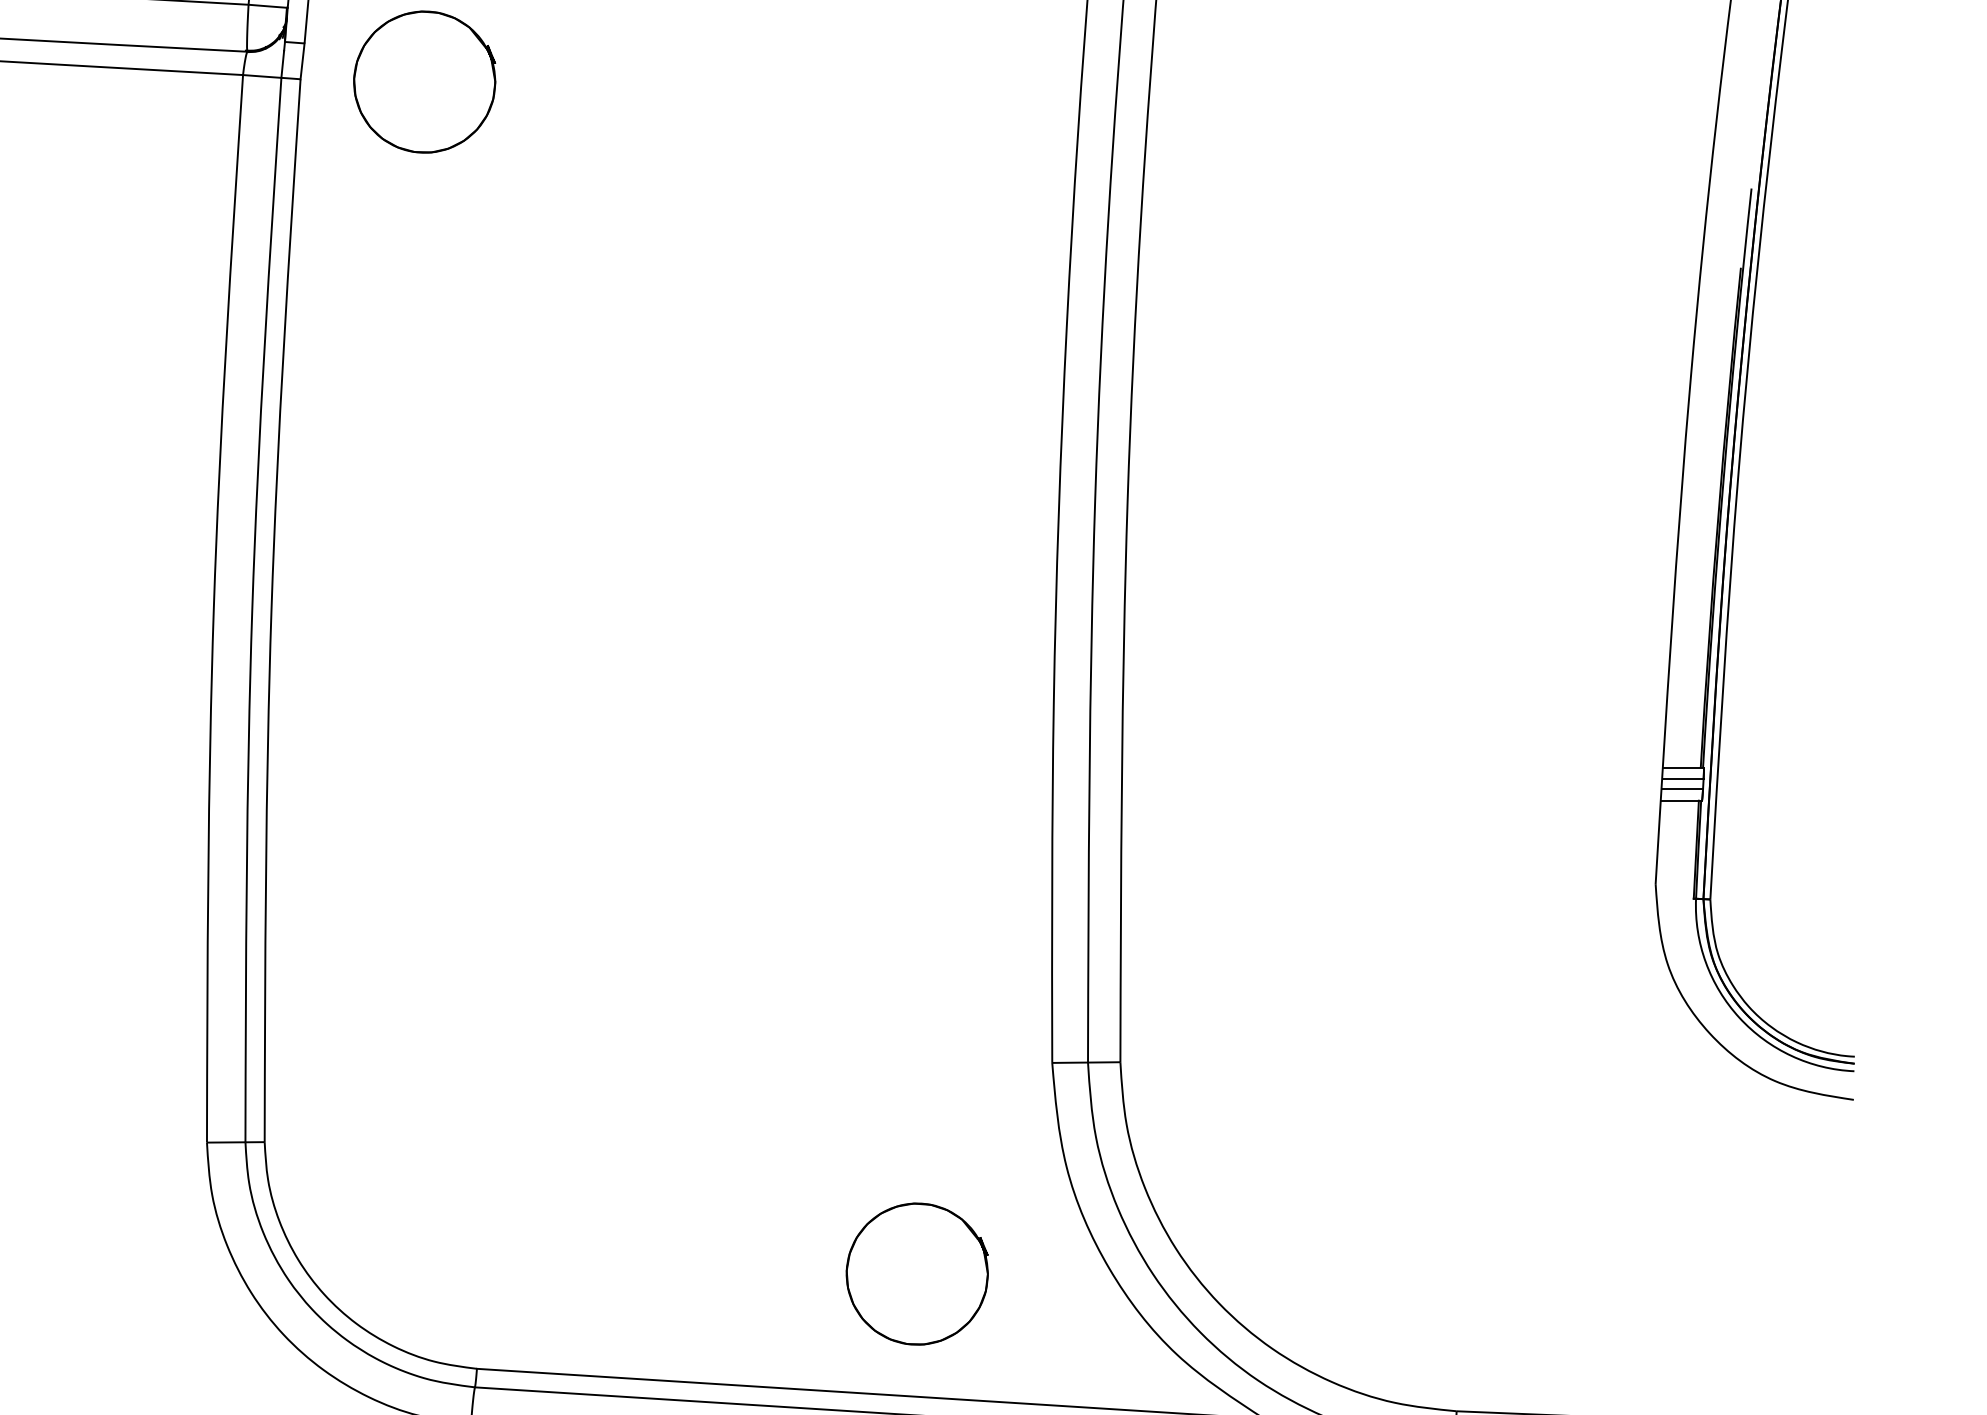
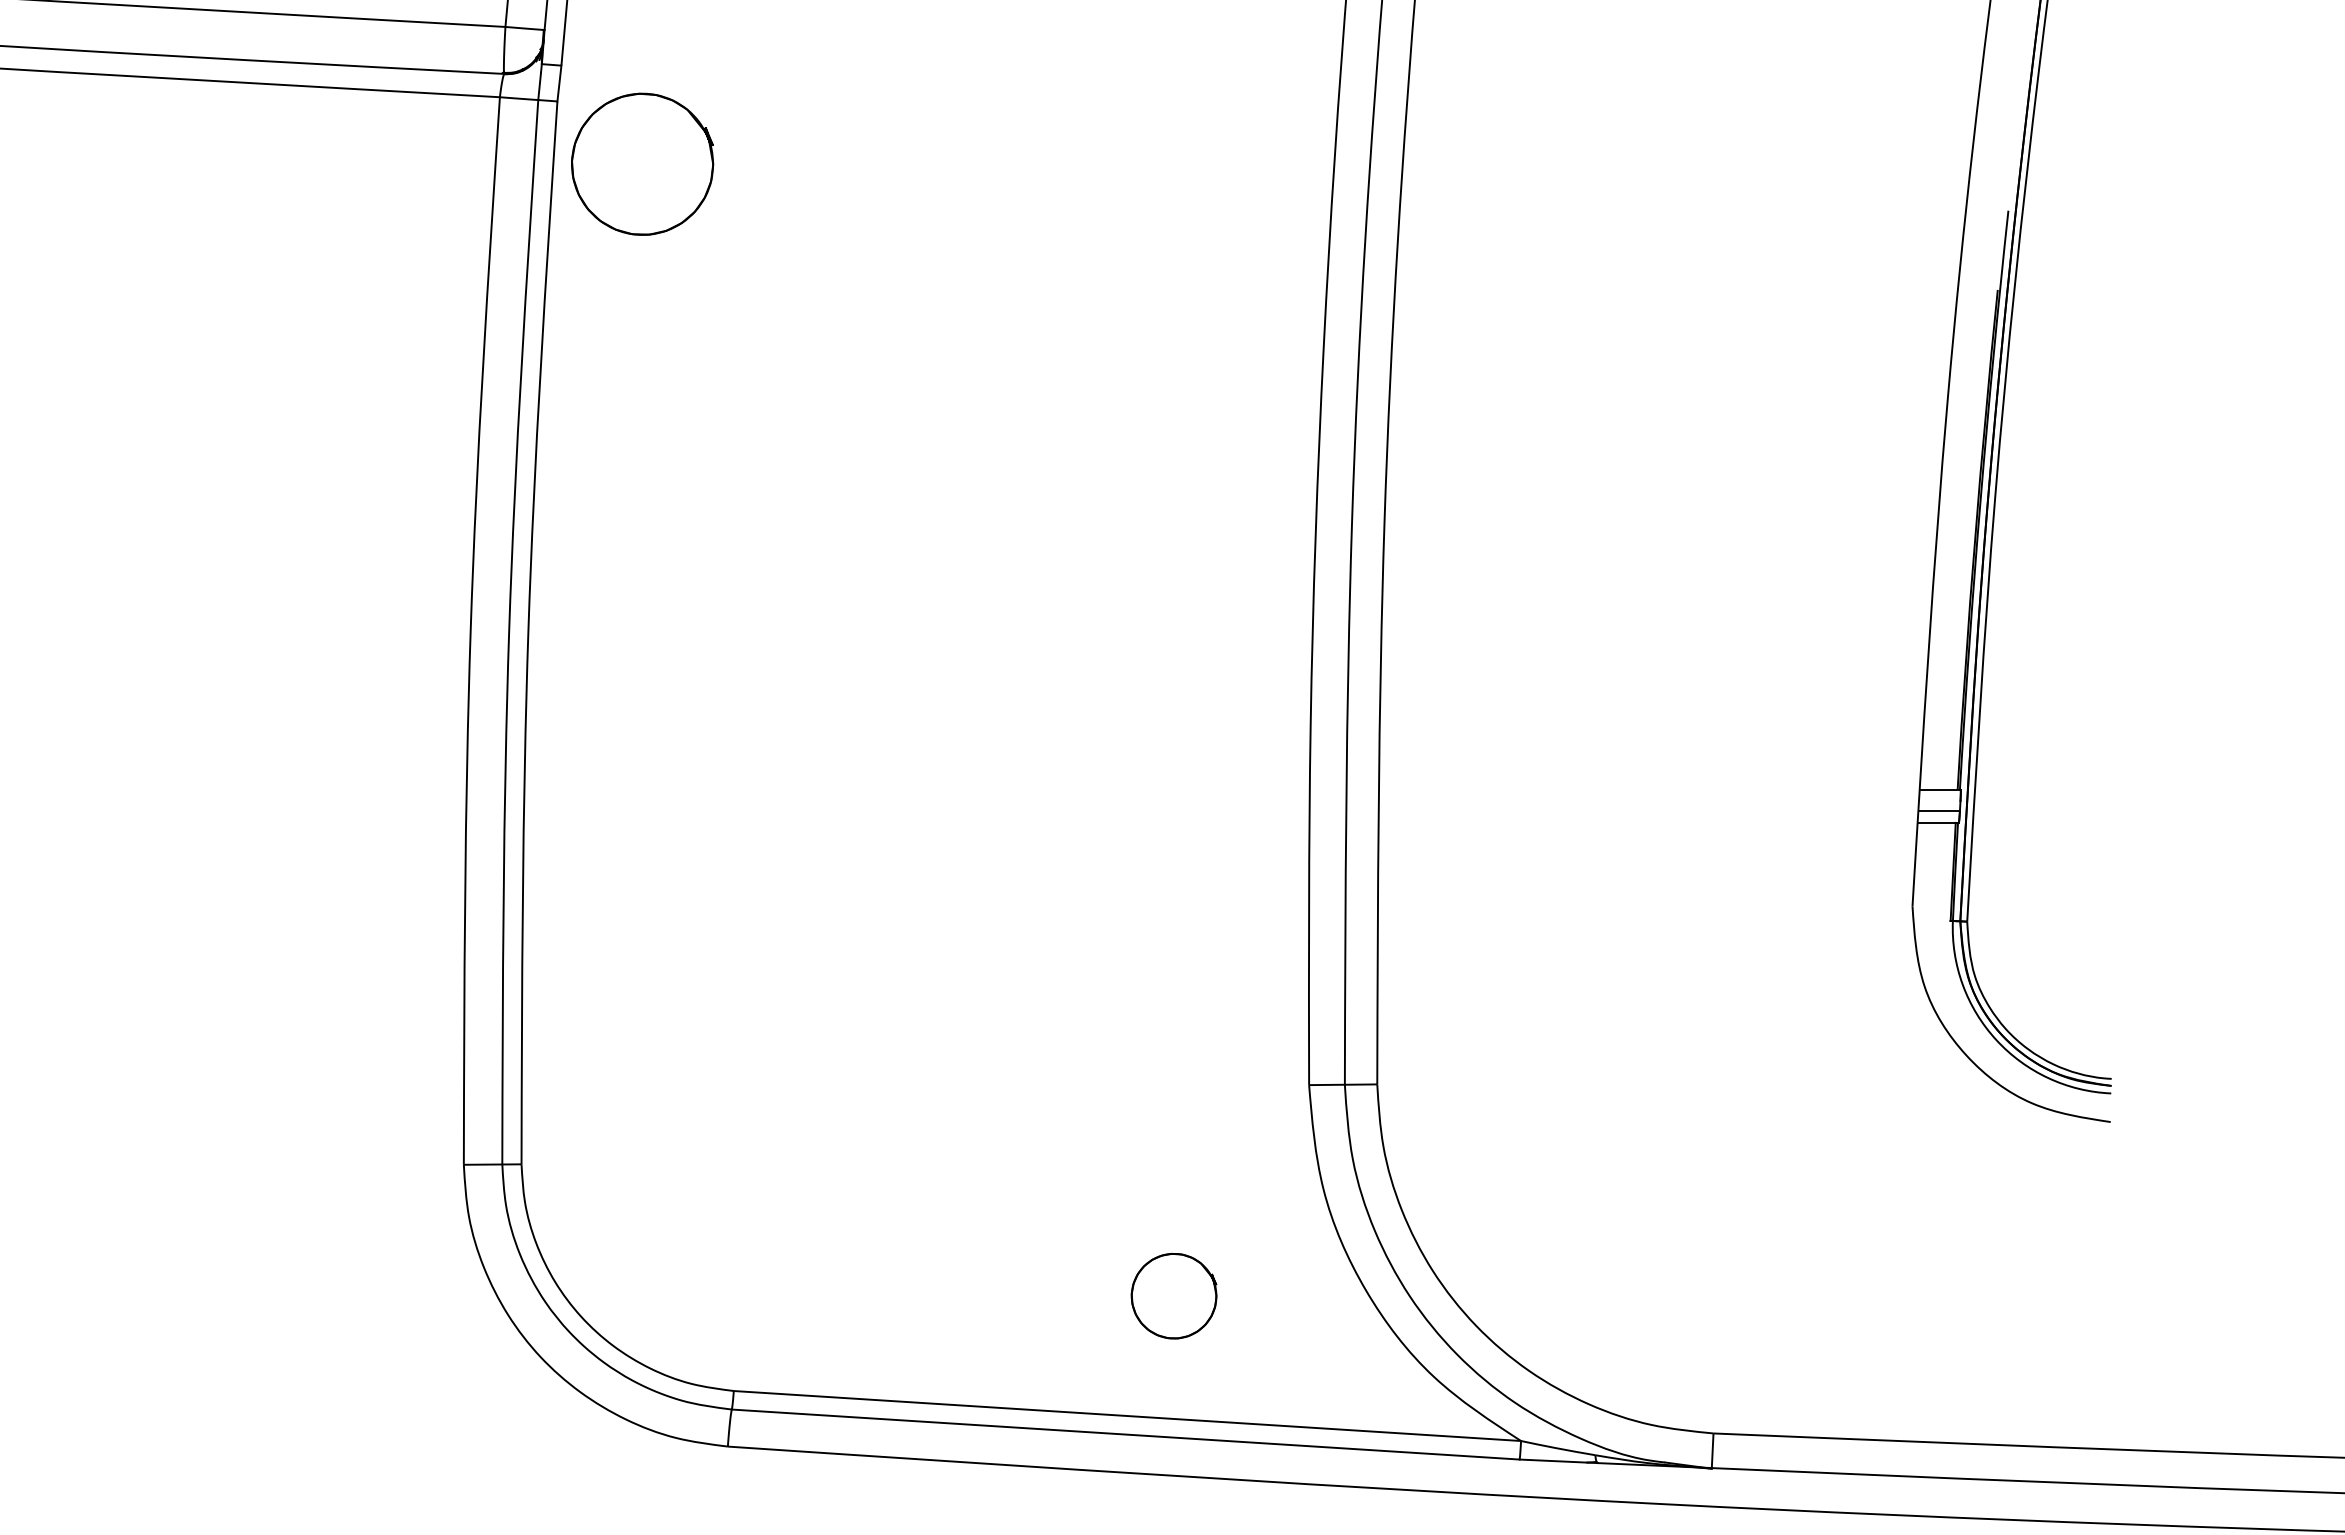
part: (424, 81) -> (642, 163), moved
line: (1682, 779) -> (1939, 801), removed
part: (916, 1273) -> (1173, 1295), size x0.6

